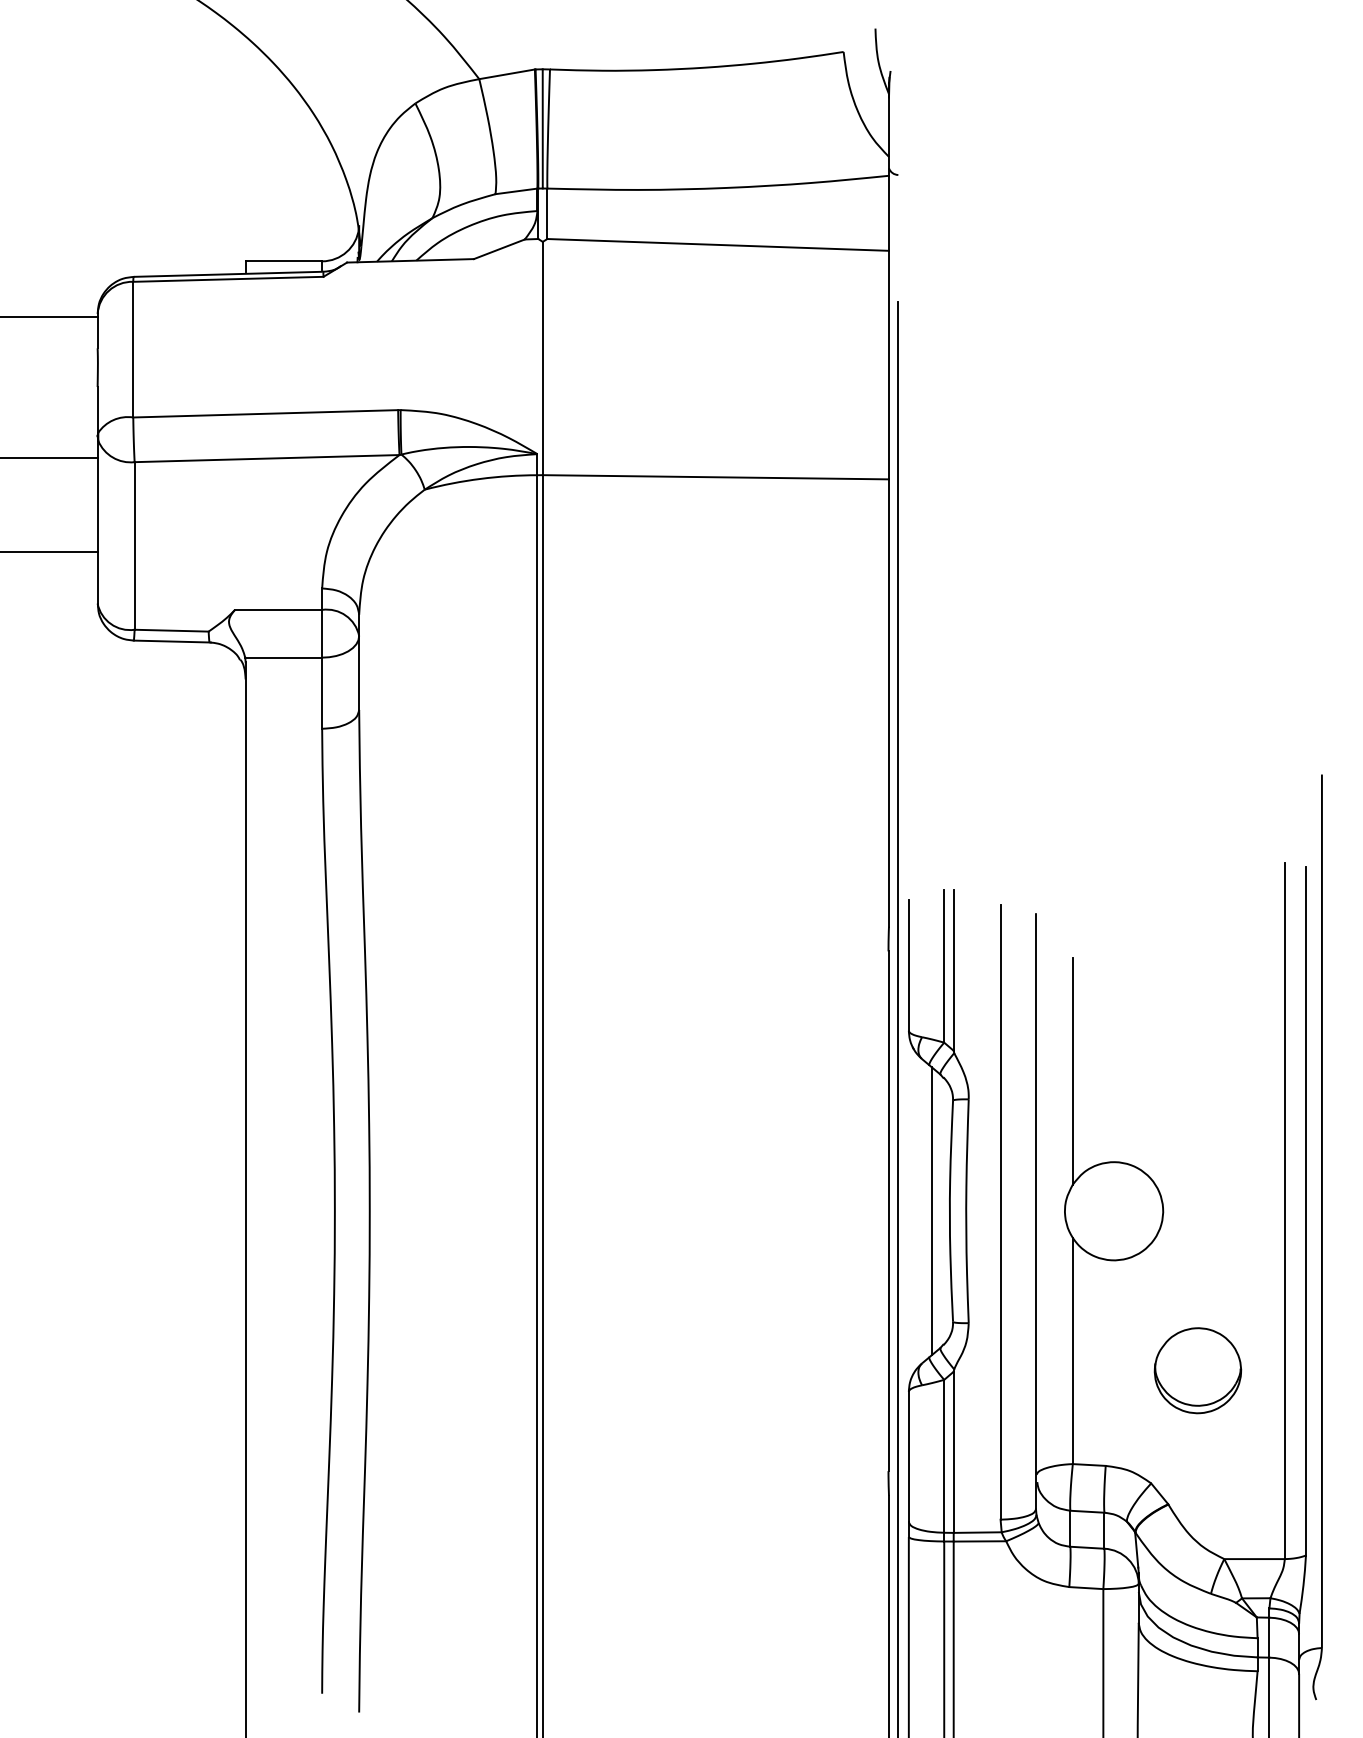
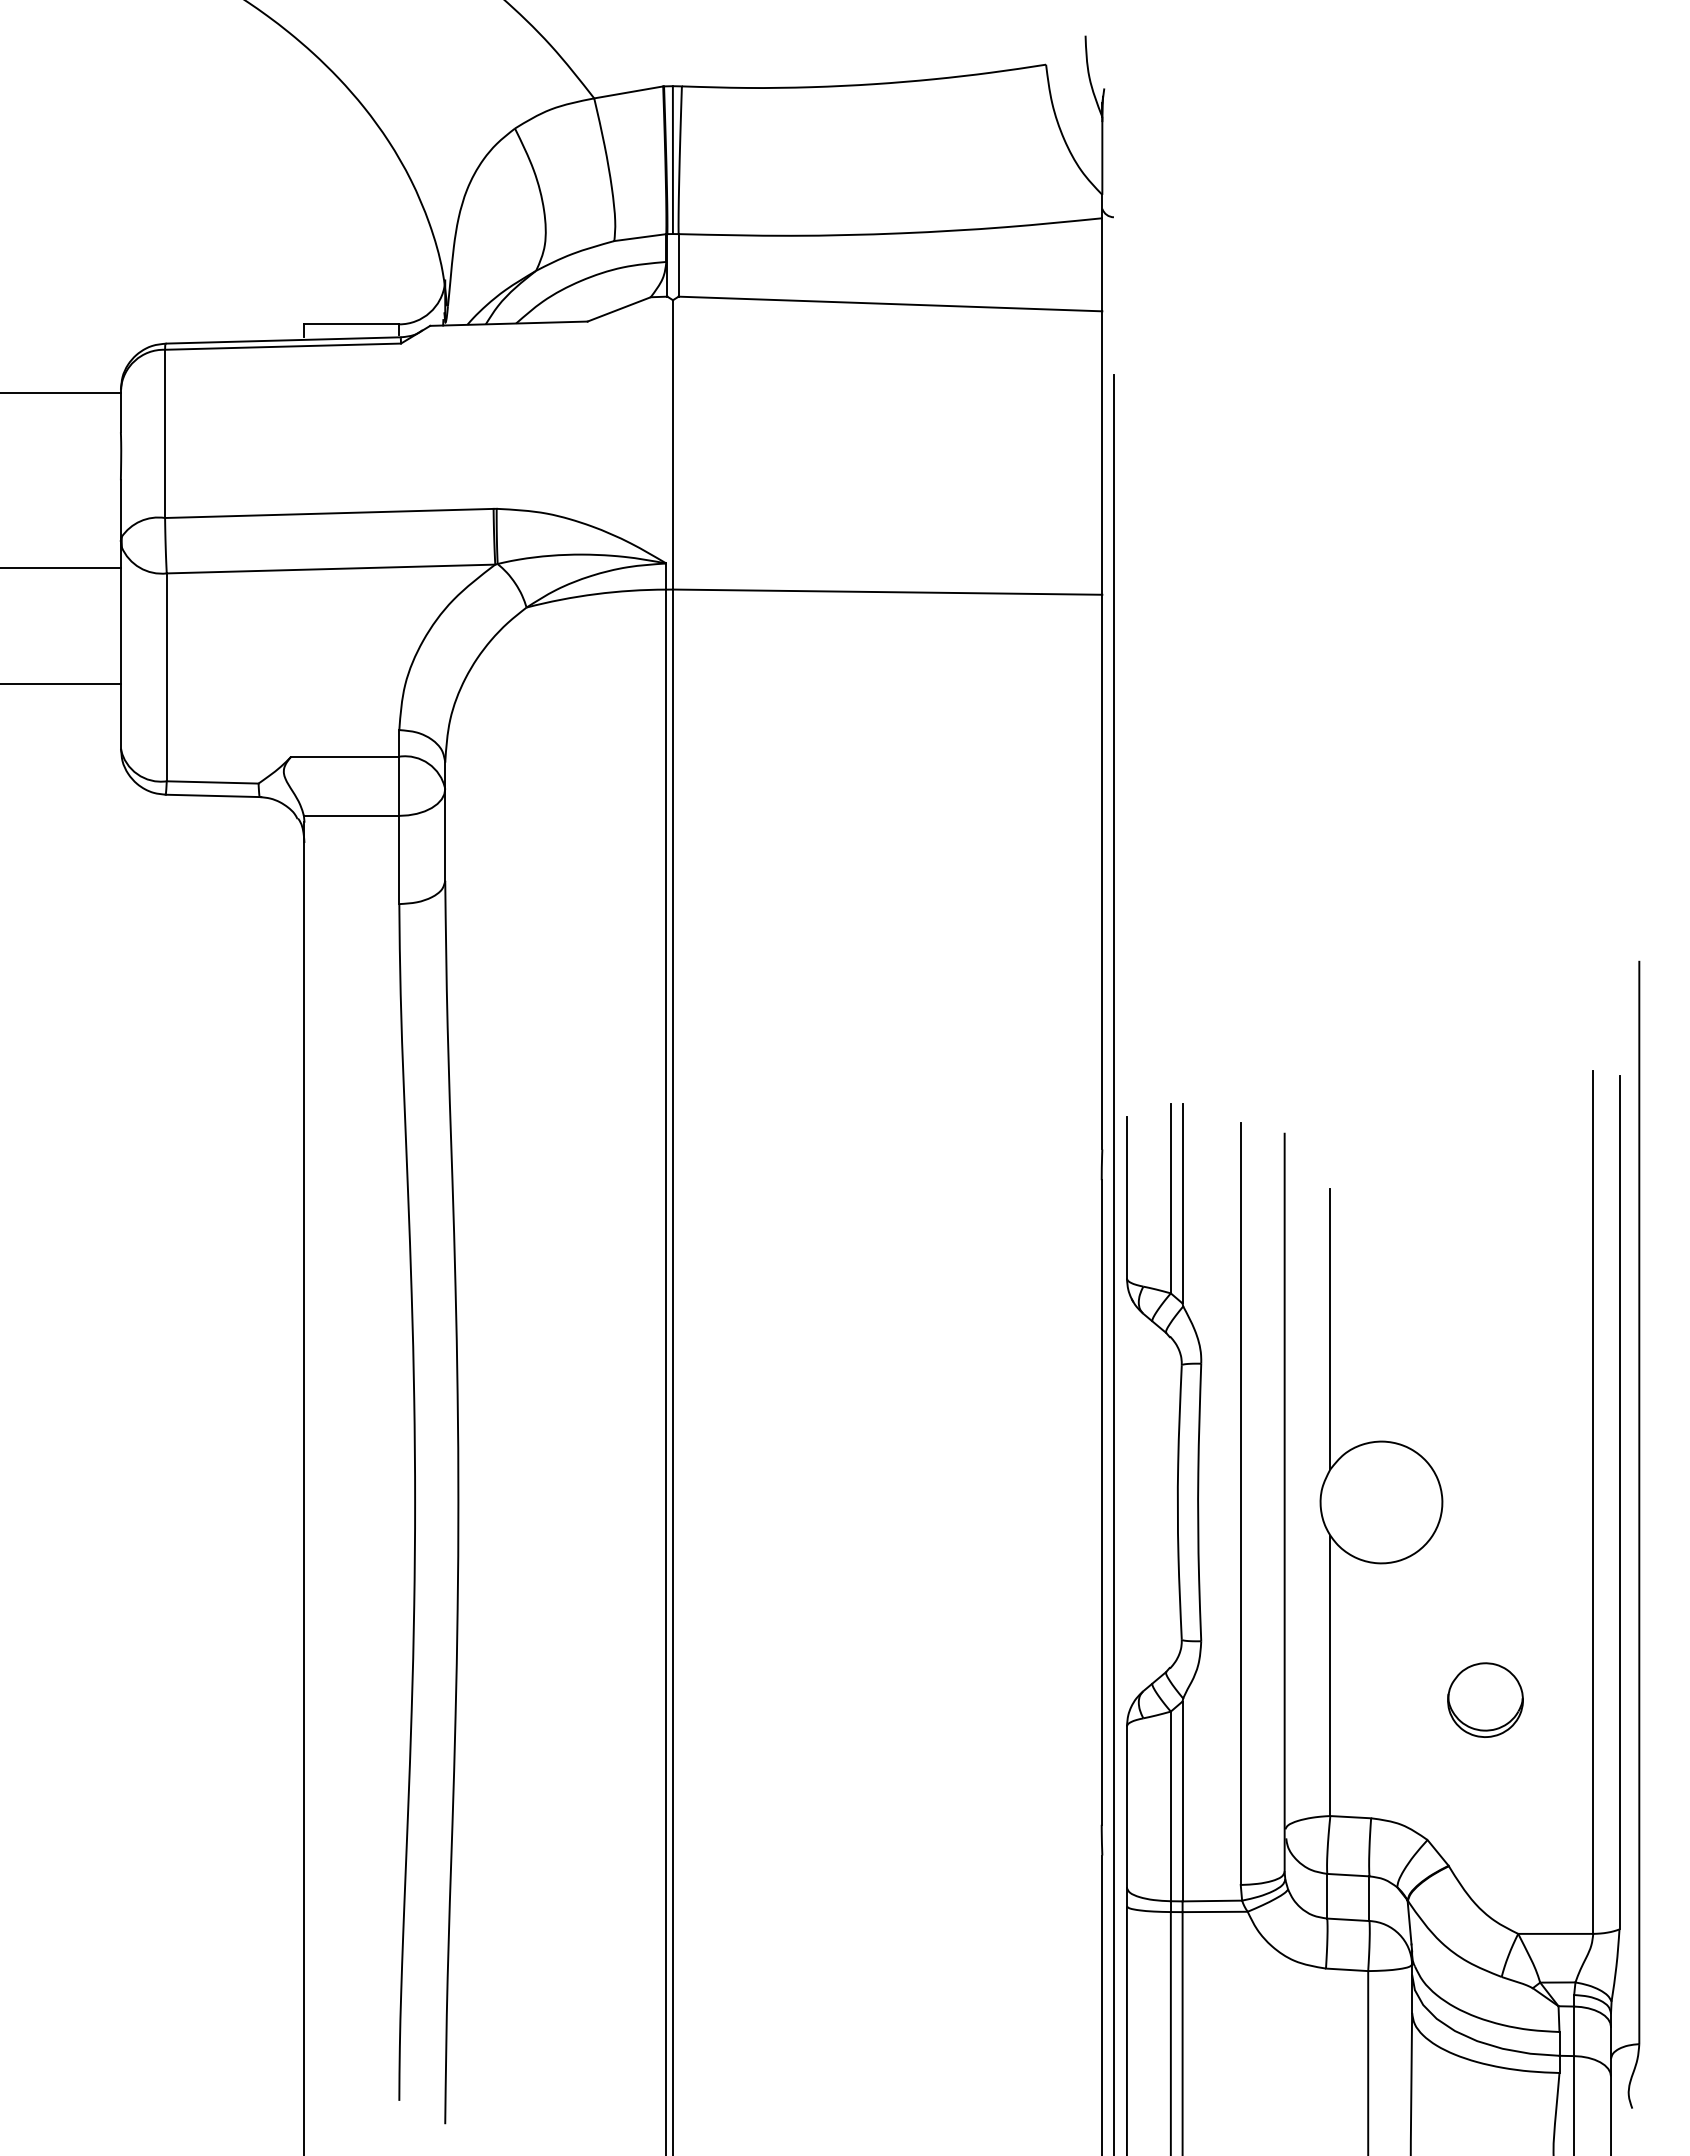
line: (931, 1211) -> (1155, 1502), removed
part: (1197, 1370) -> (1485, 1699), size x0.7

